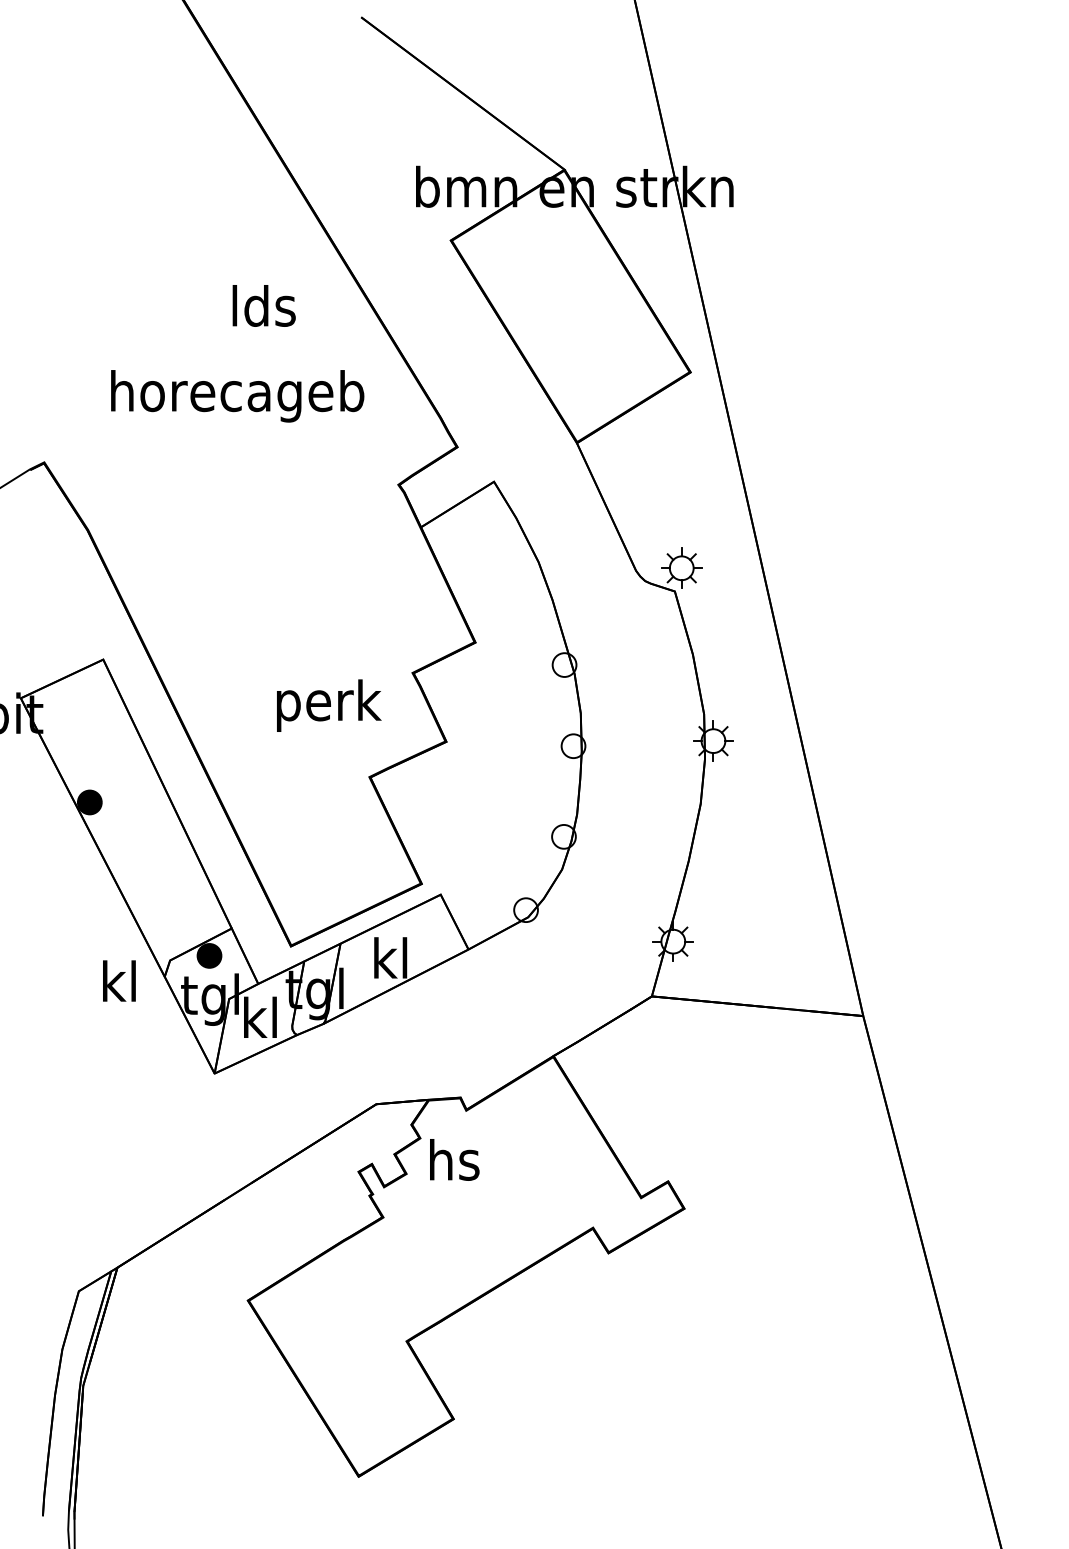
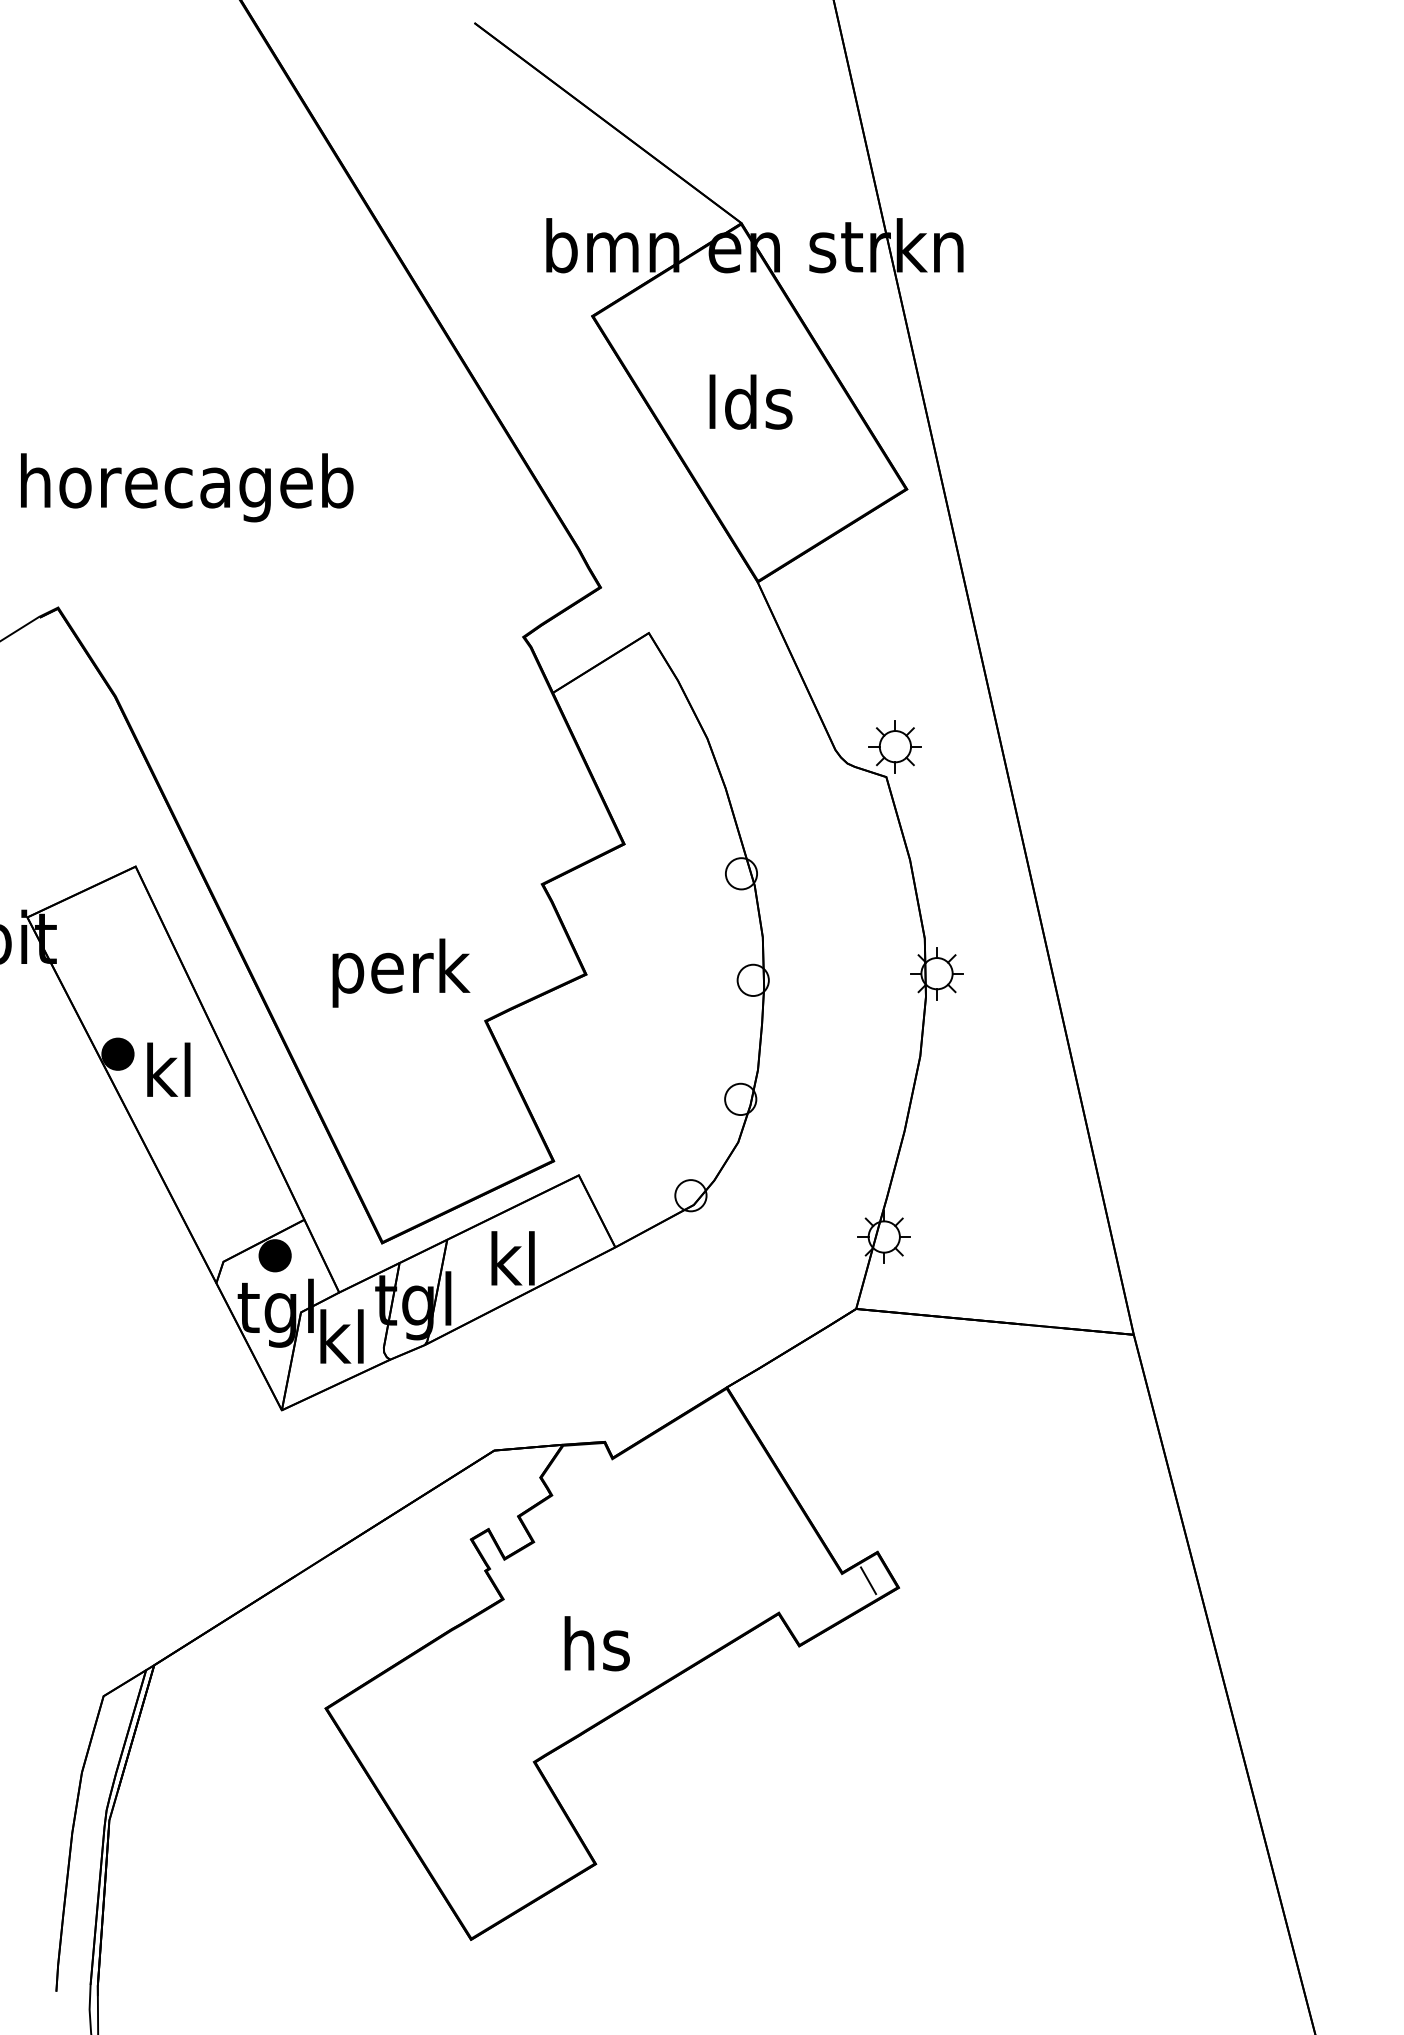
text: (263, 305) -> (750, 401), moved
text: (237, 396) -> (187, 487), moved
text: (329, 705) -> (401, 972), moved
text: (119, 980) -> (168, 1069), moved
text: (454, 1159) -> (596, 1643), moved
line: (661, 1203) -> (868, 1580), added

